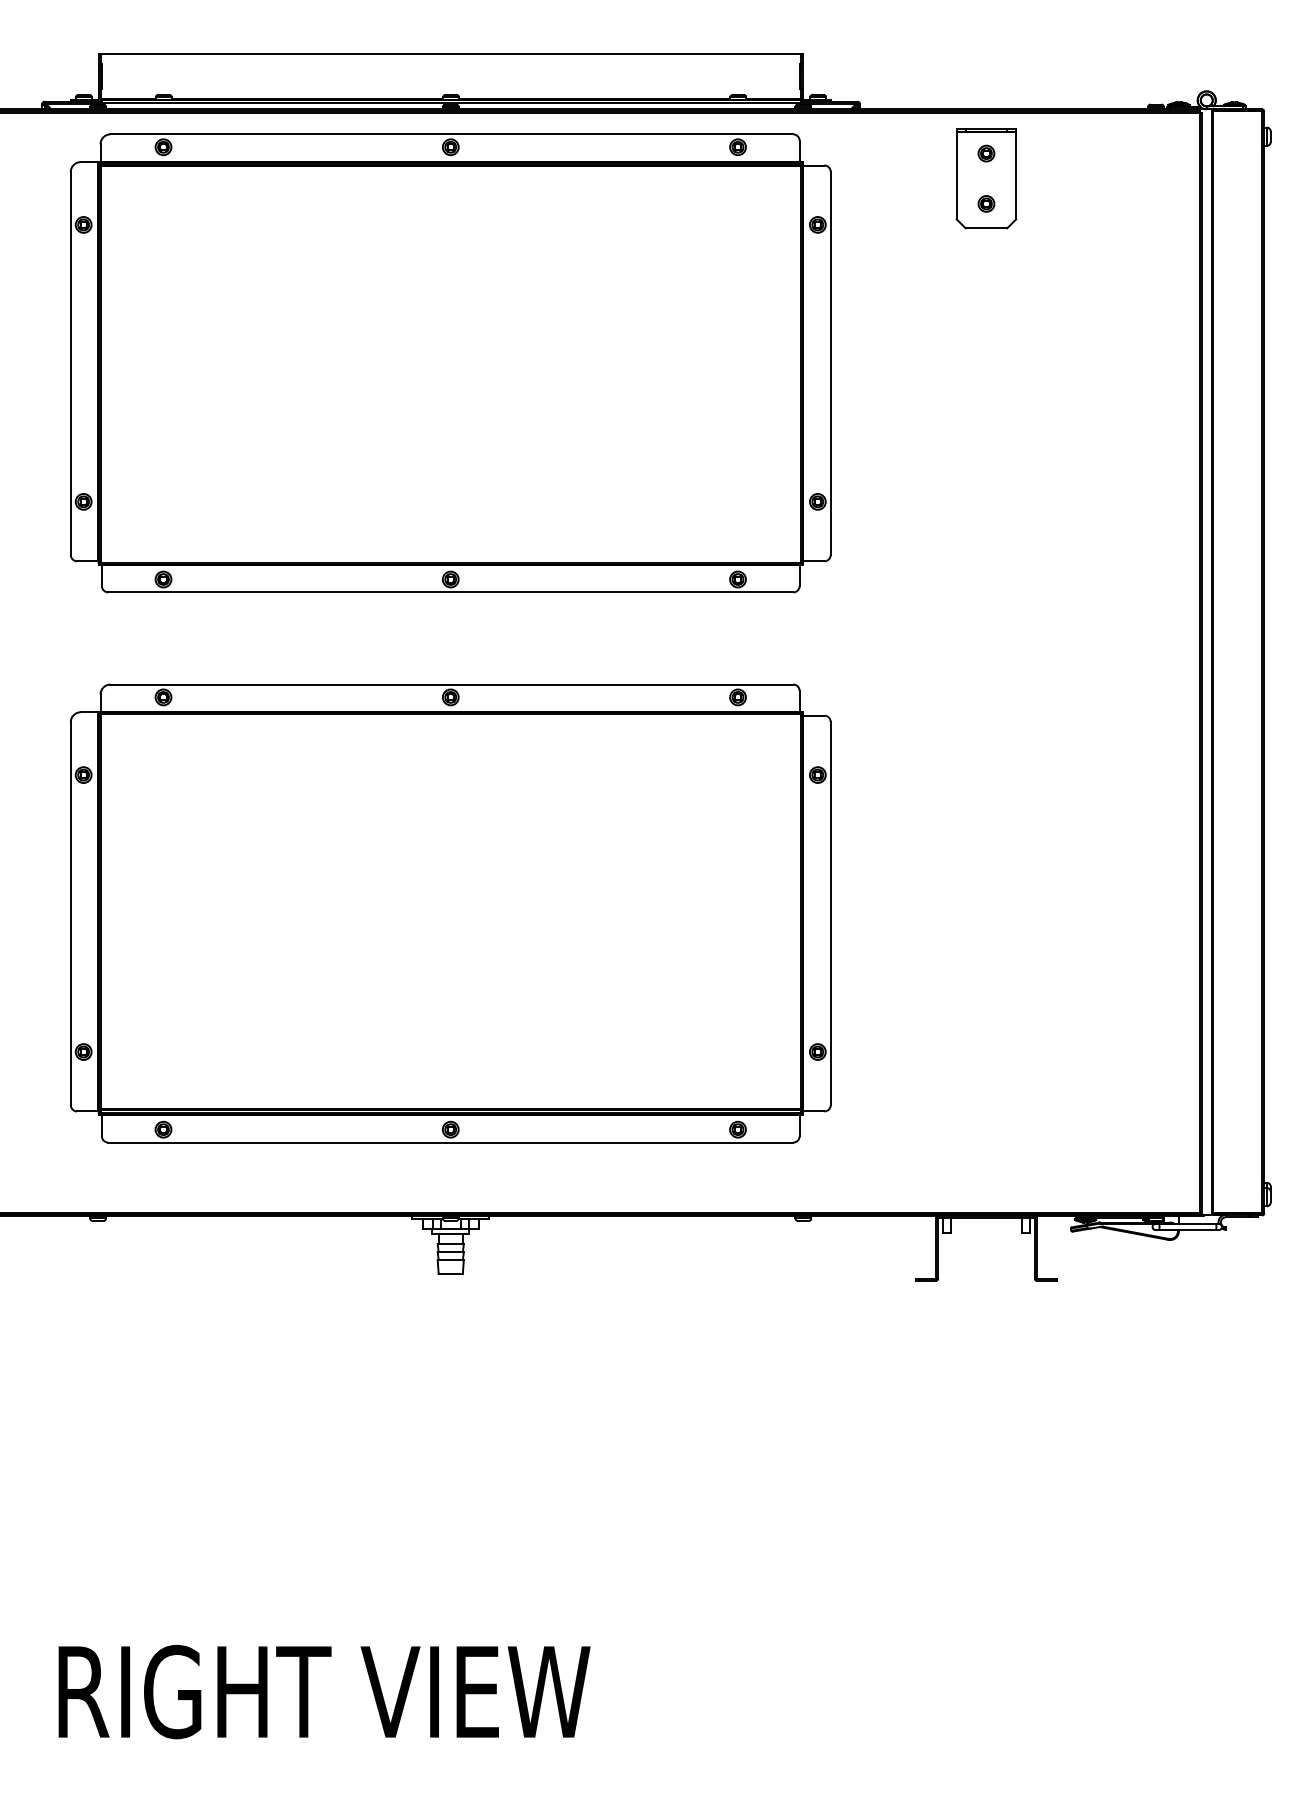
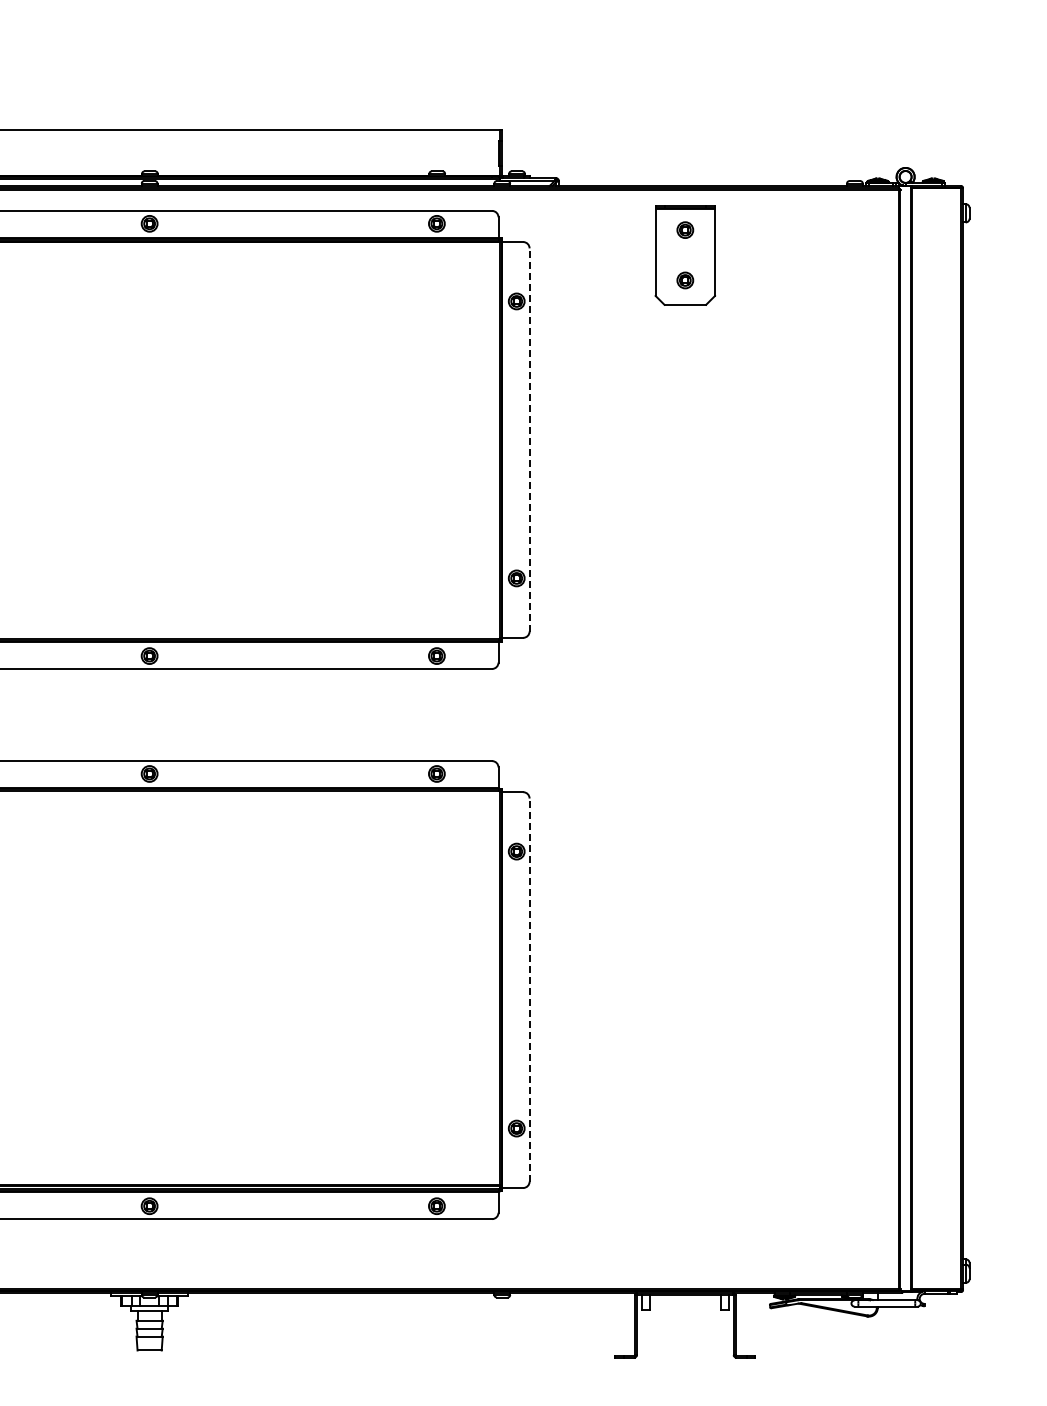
line: (830, 363) -> (529, 440), solid -> dashed
line: (830, 913) -> (529, 990), solid -> dashed

